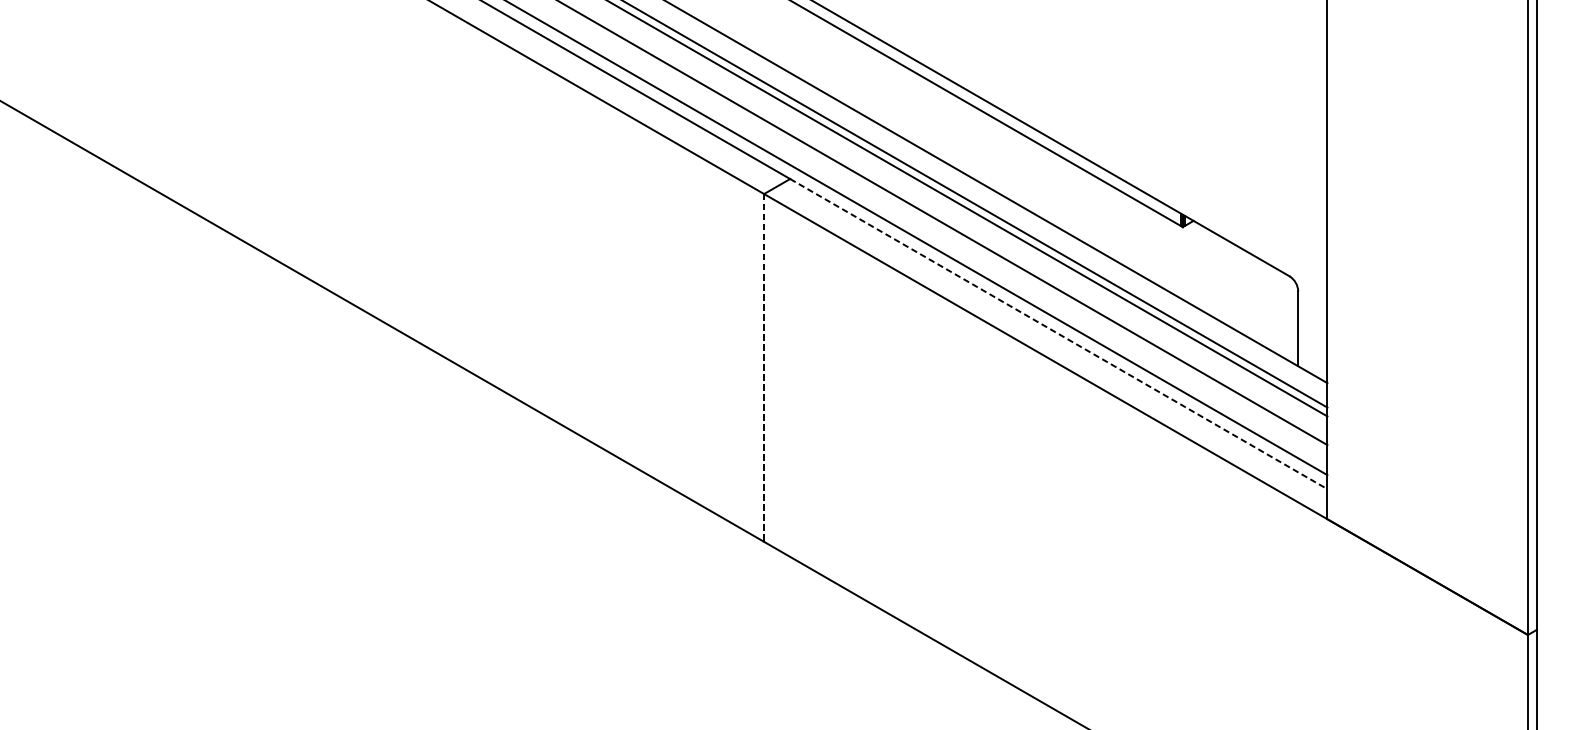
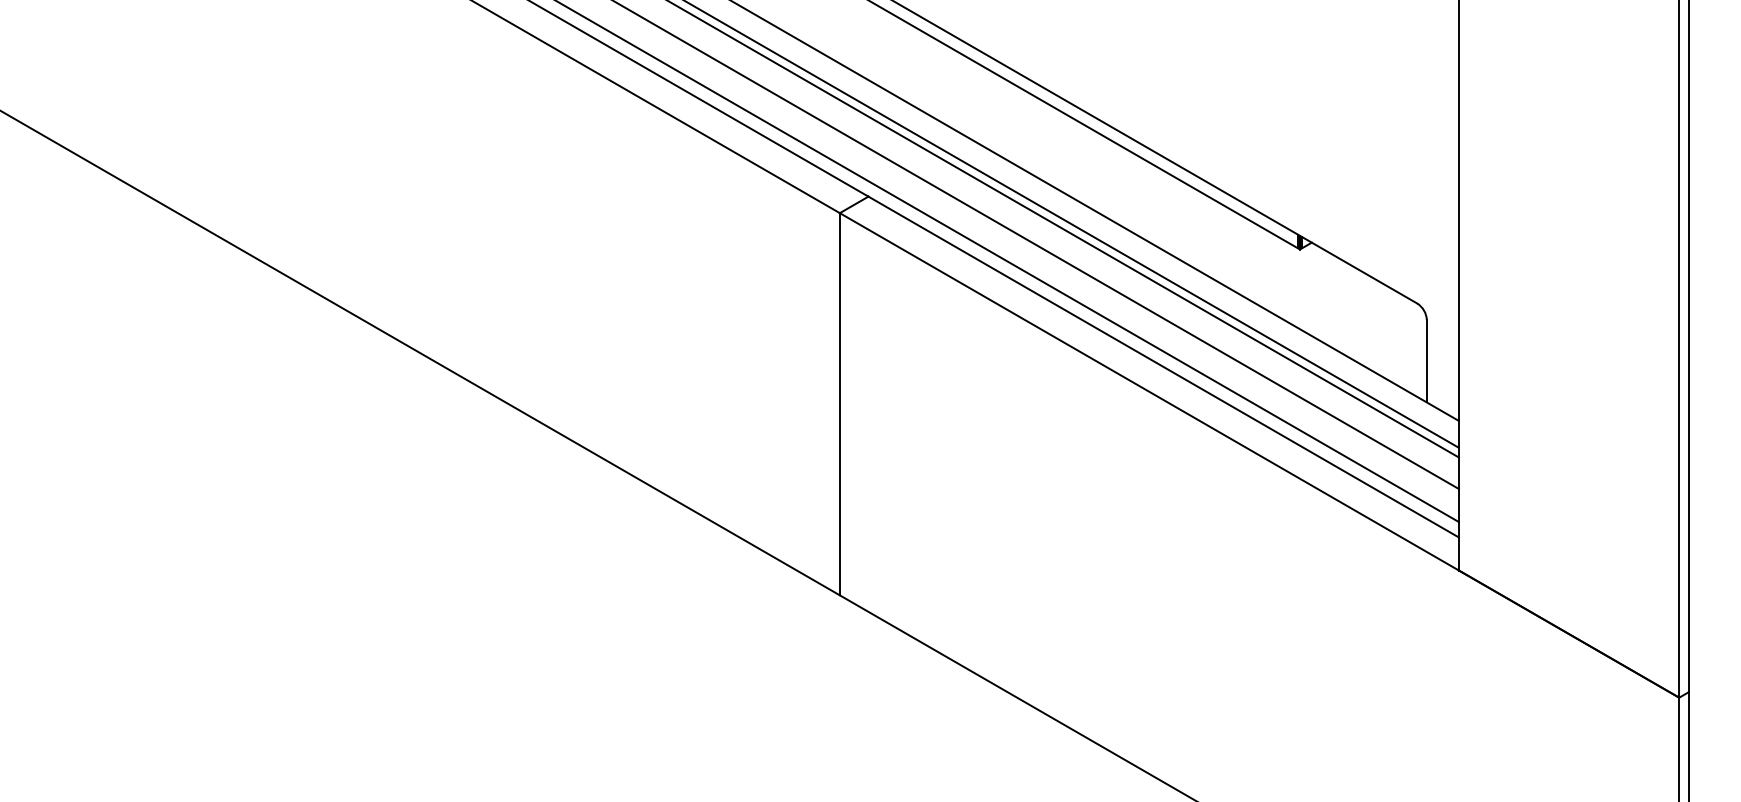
line: (1058, 334) -> (1163, 367), dashed -> solid
line: (763, 368) -> (839, 404), dashed -> solid

